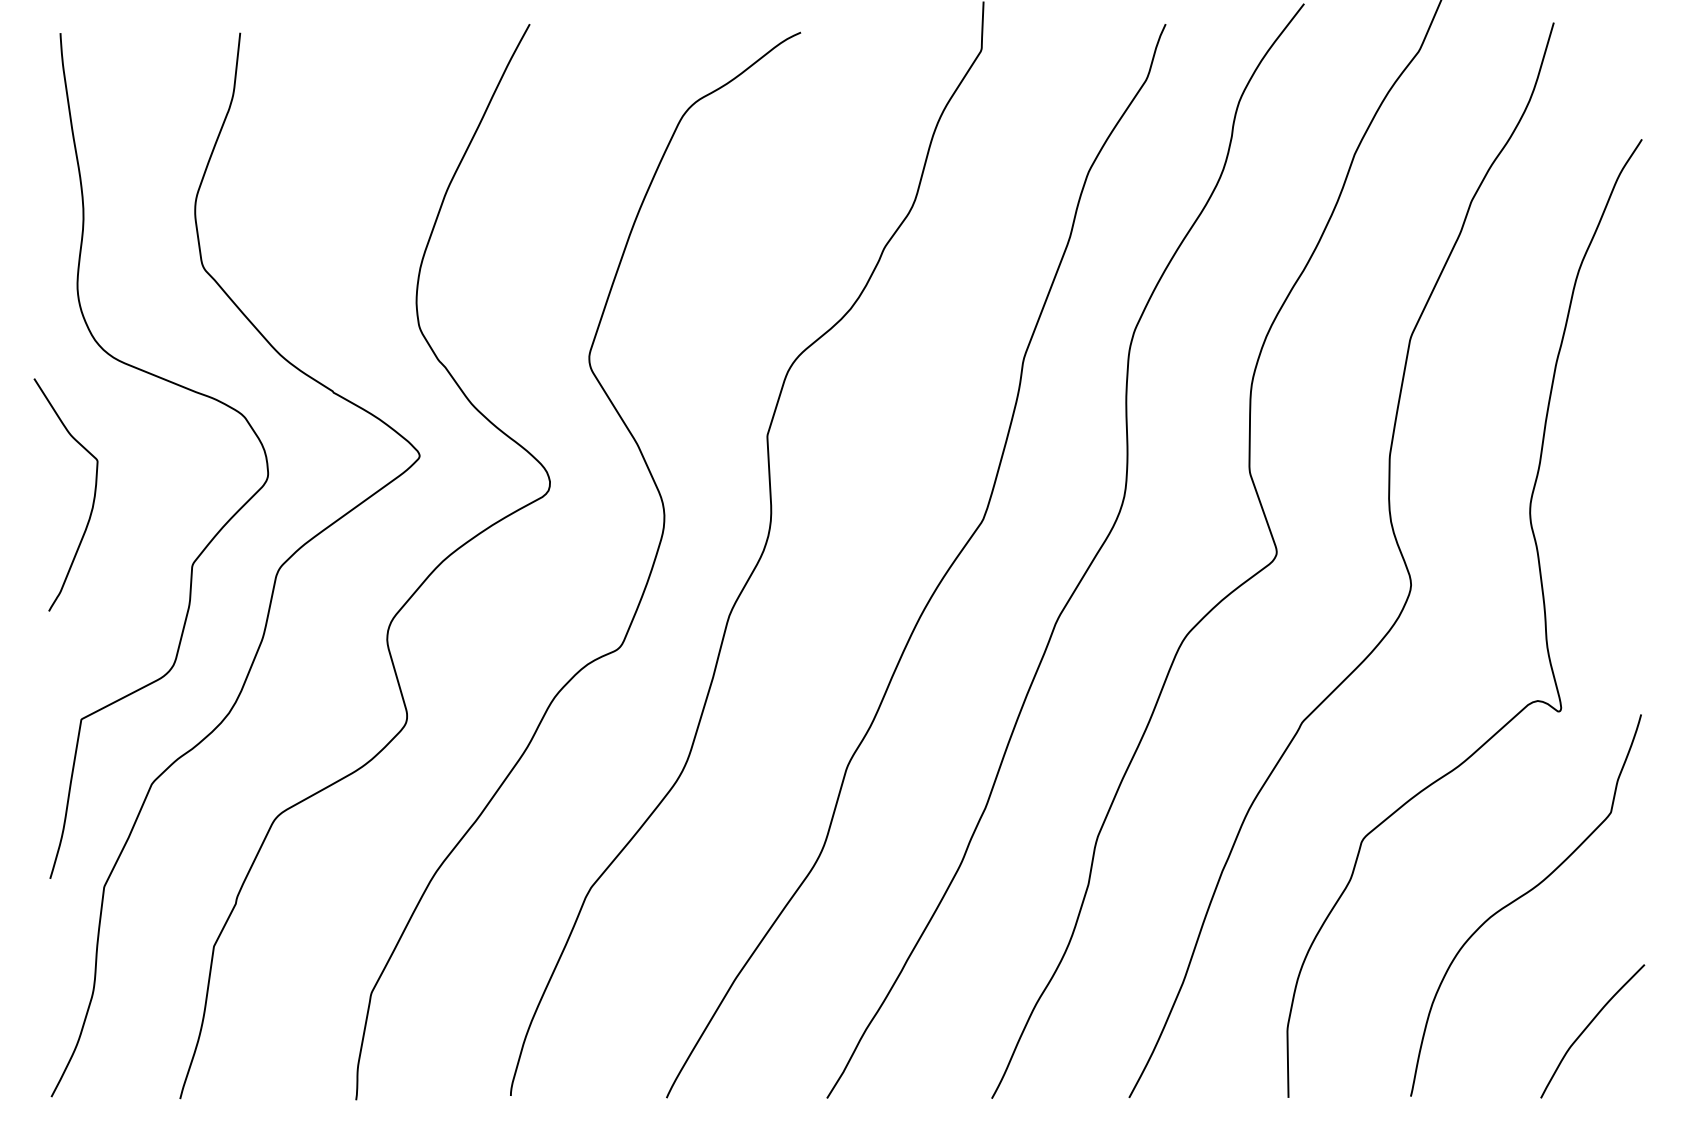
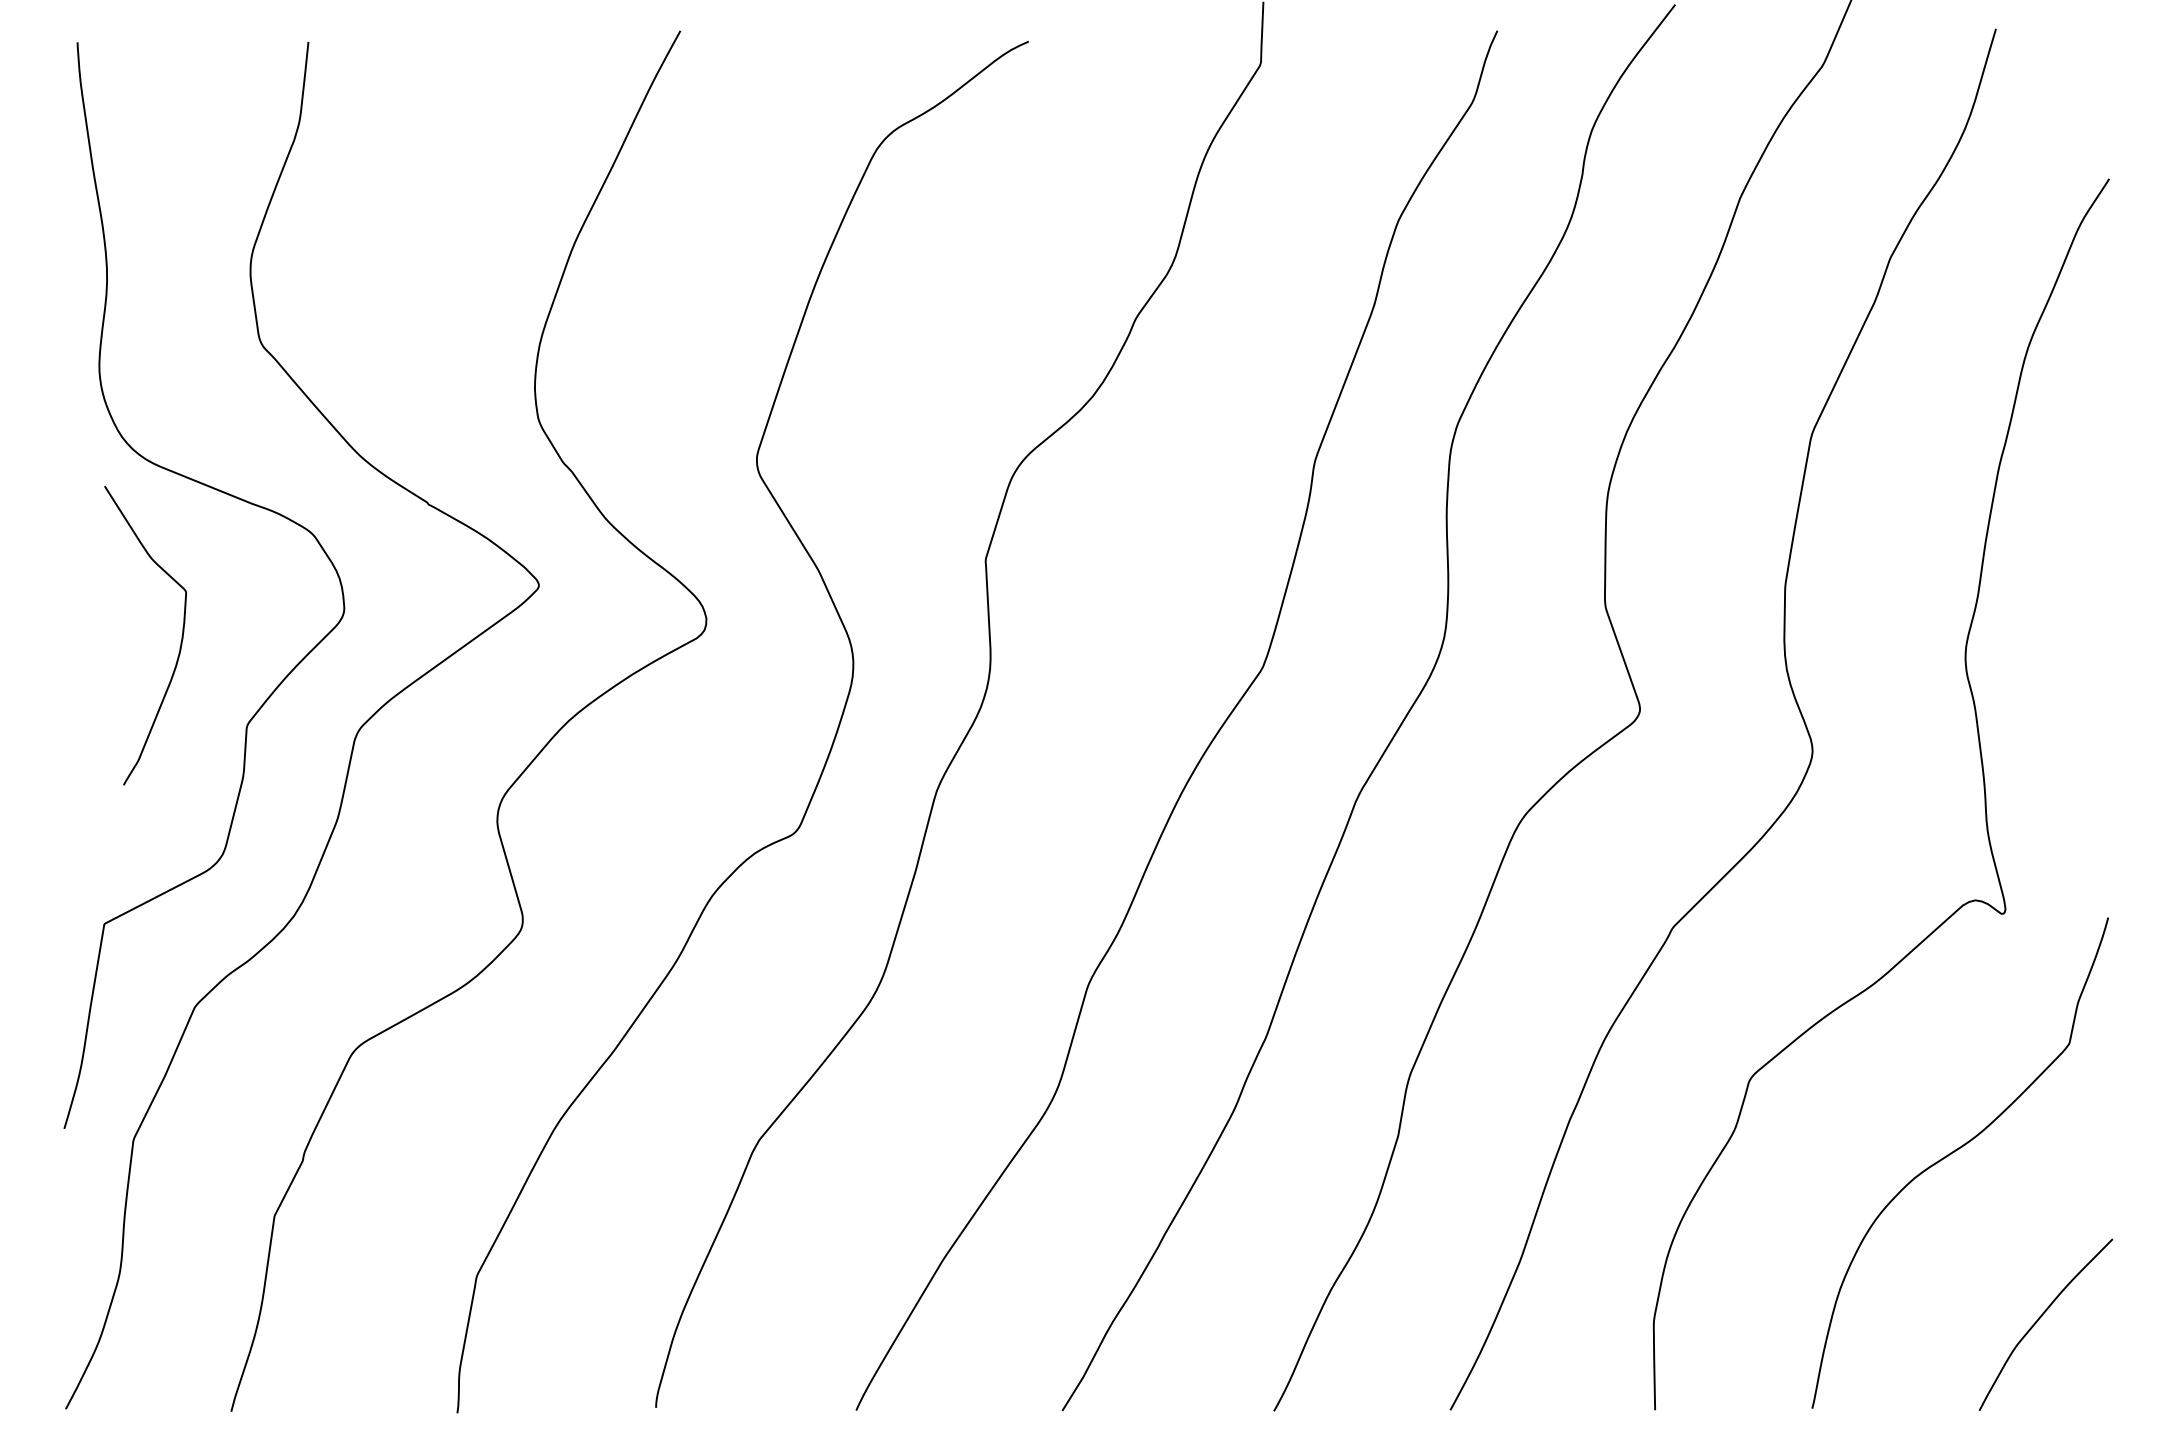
curve: (93, 500) -> (180, 642), moved

